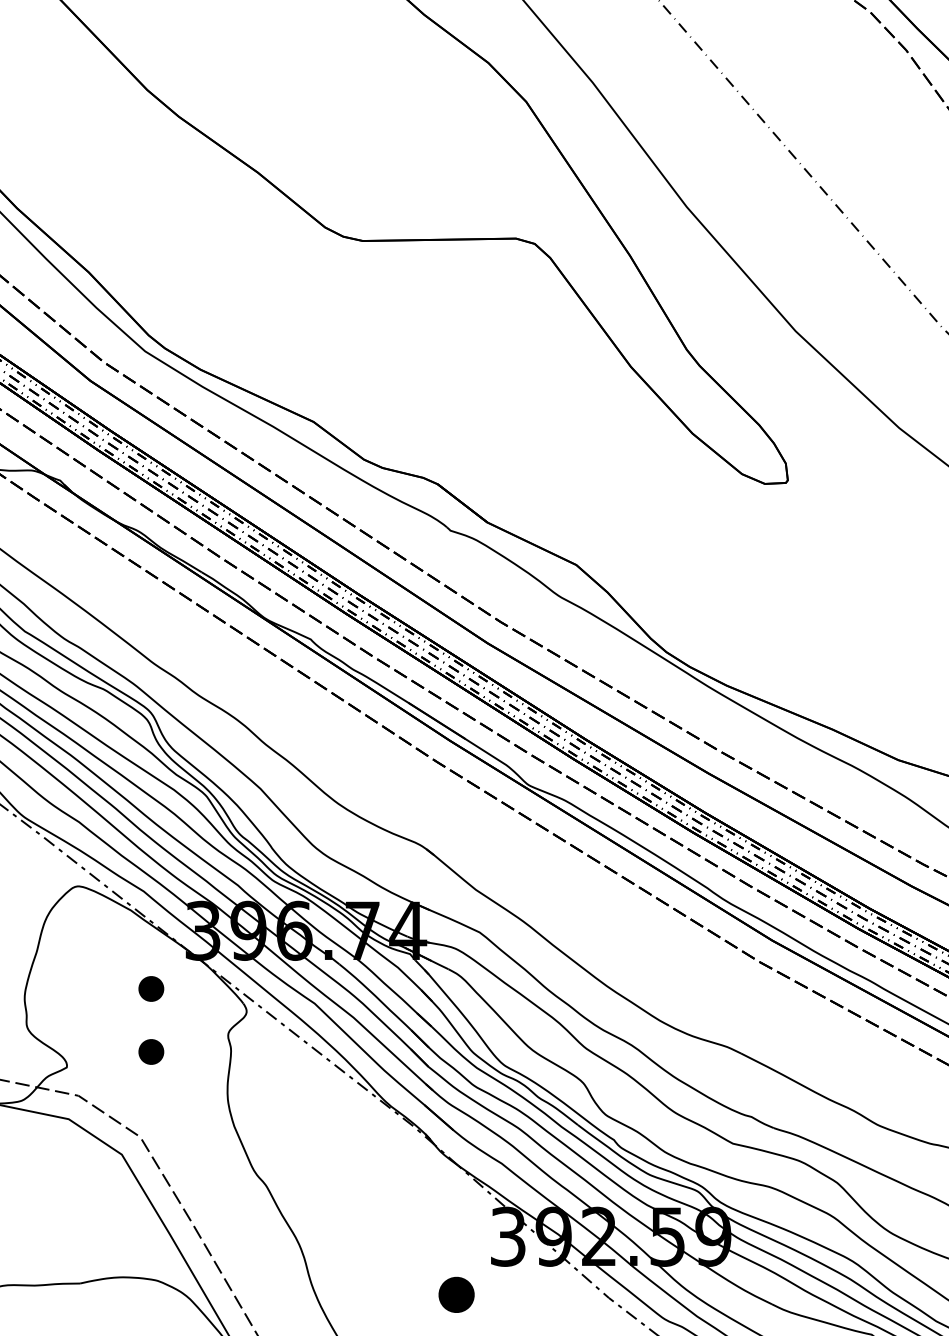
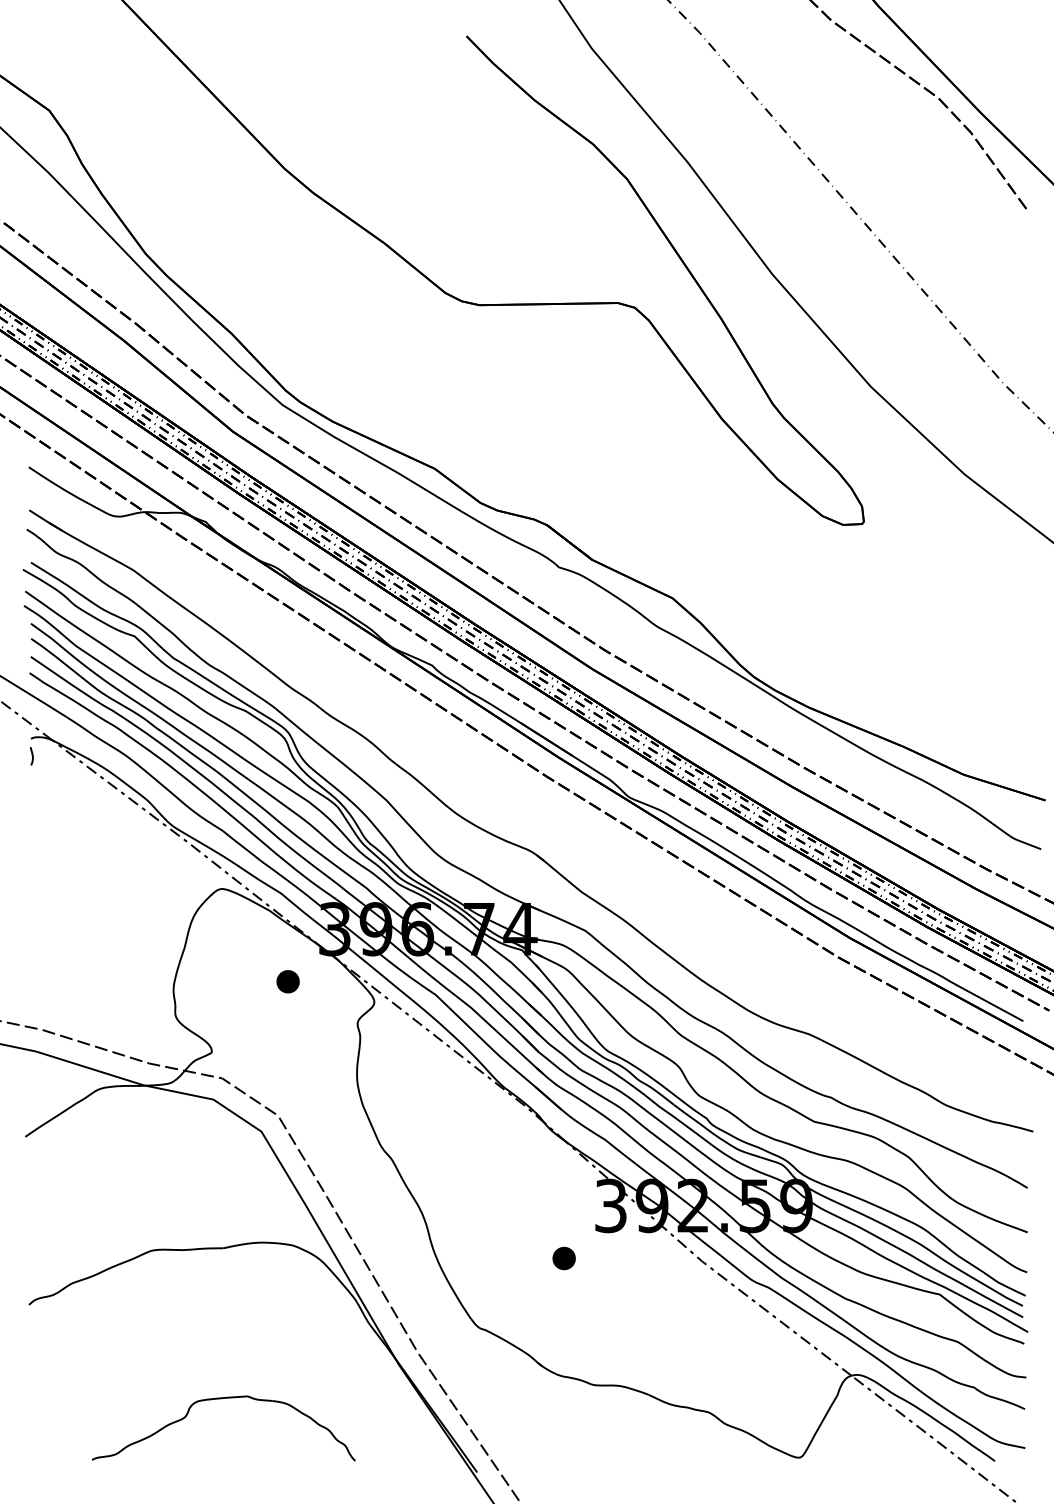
part: (150, 1051) -> (287, 1038), removed
part: (455, 1294) -> (563, 1258), size x0.71

